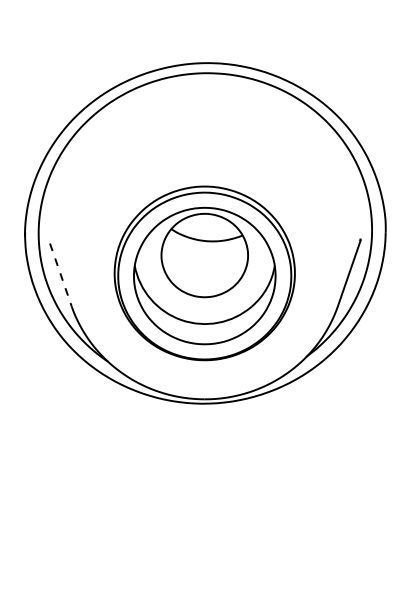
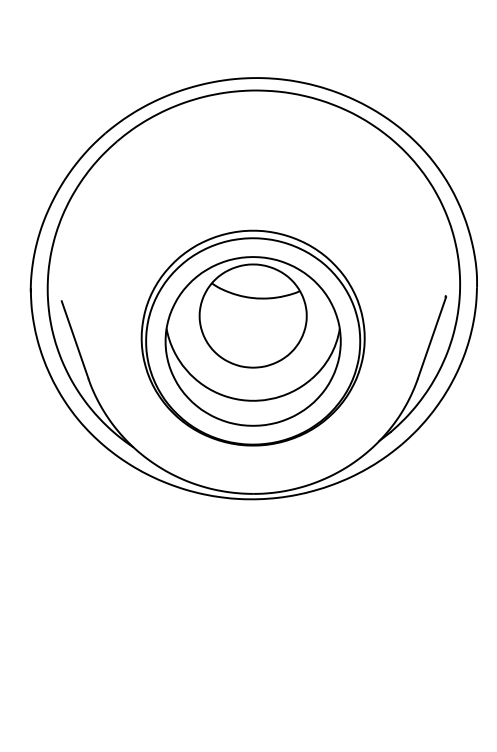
line: (60, 275) -> (74, 340), dashed -> solid

